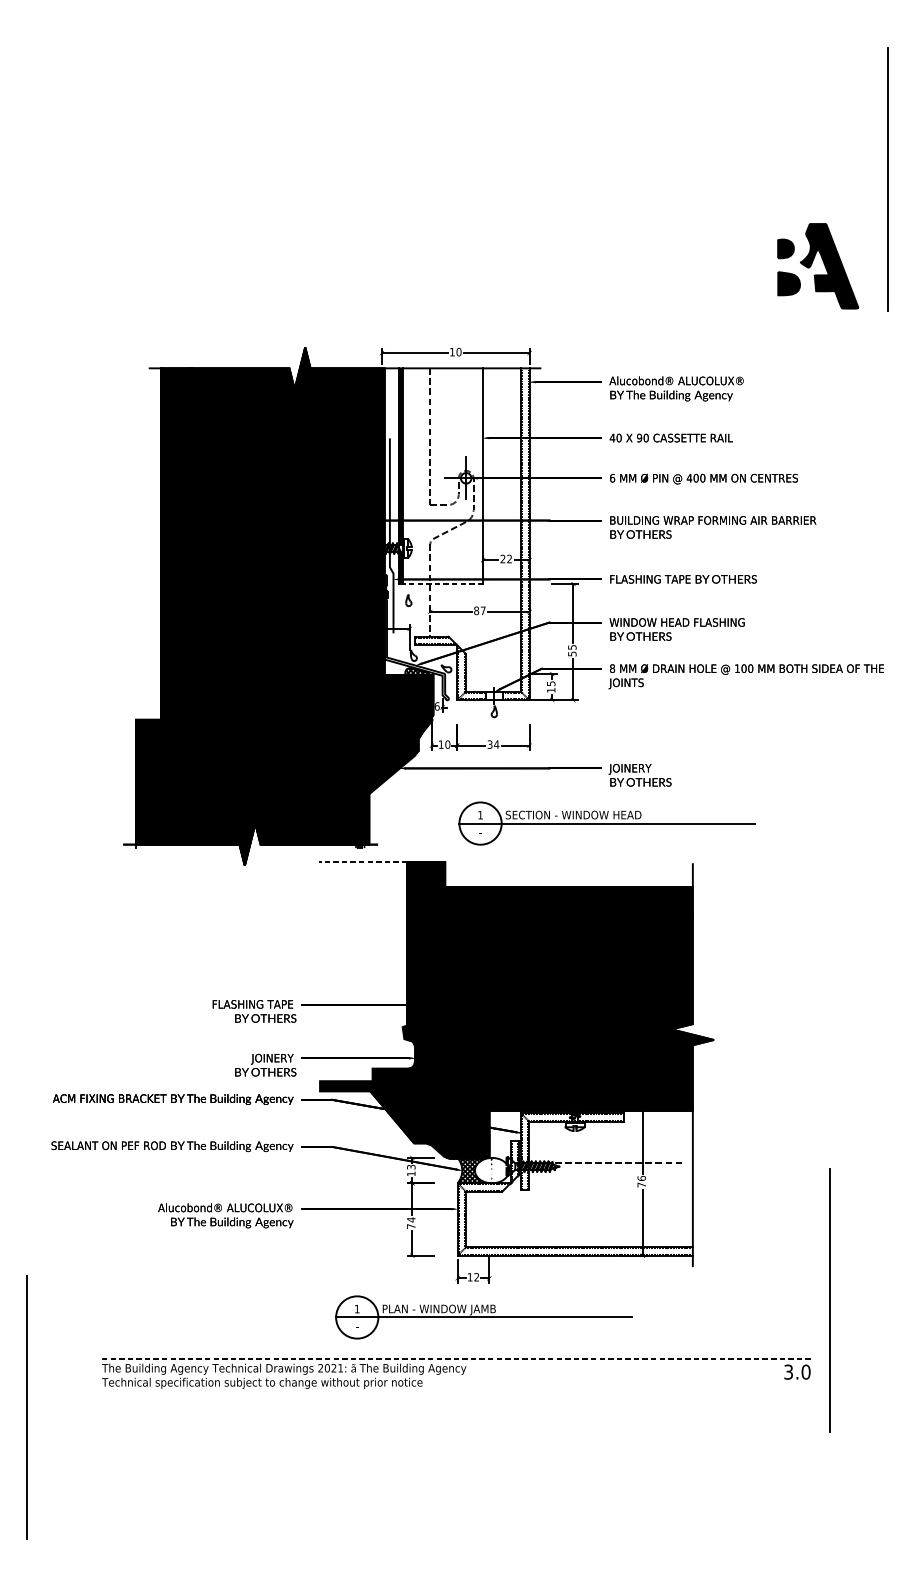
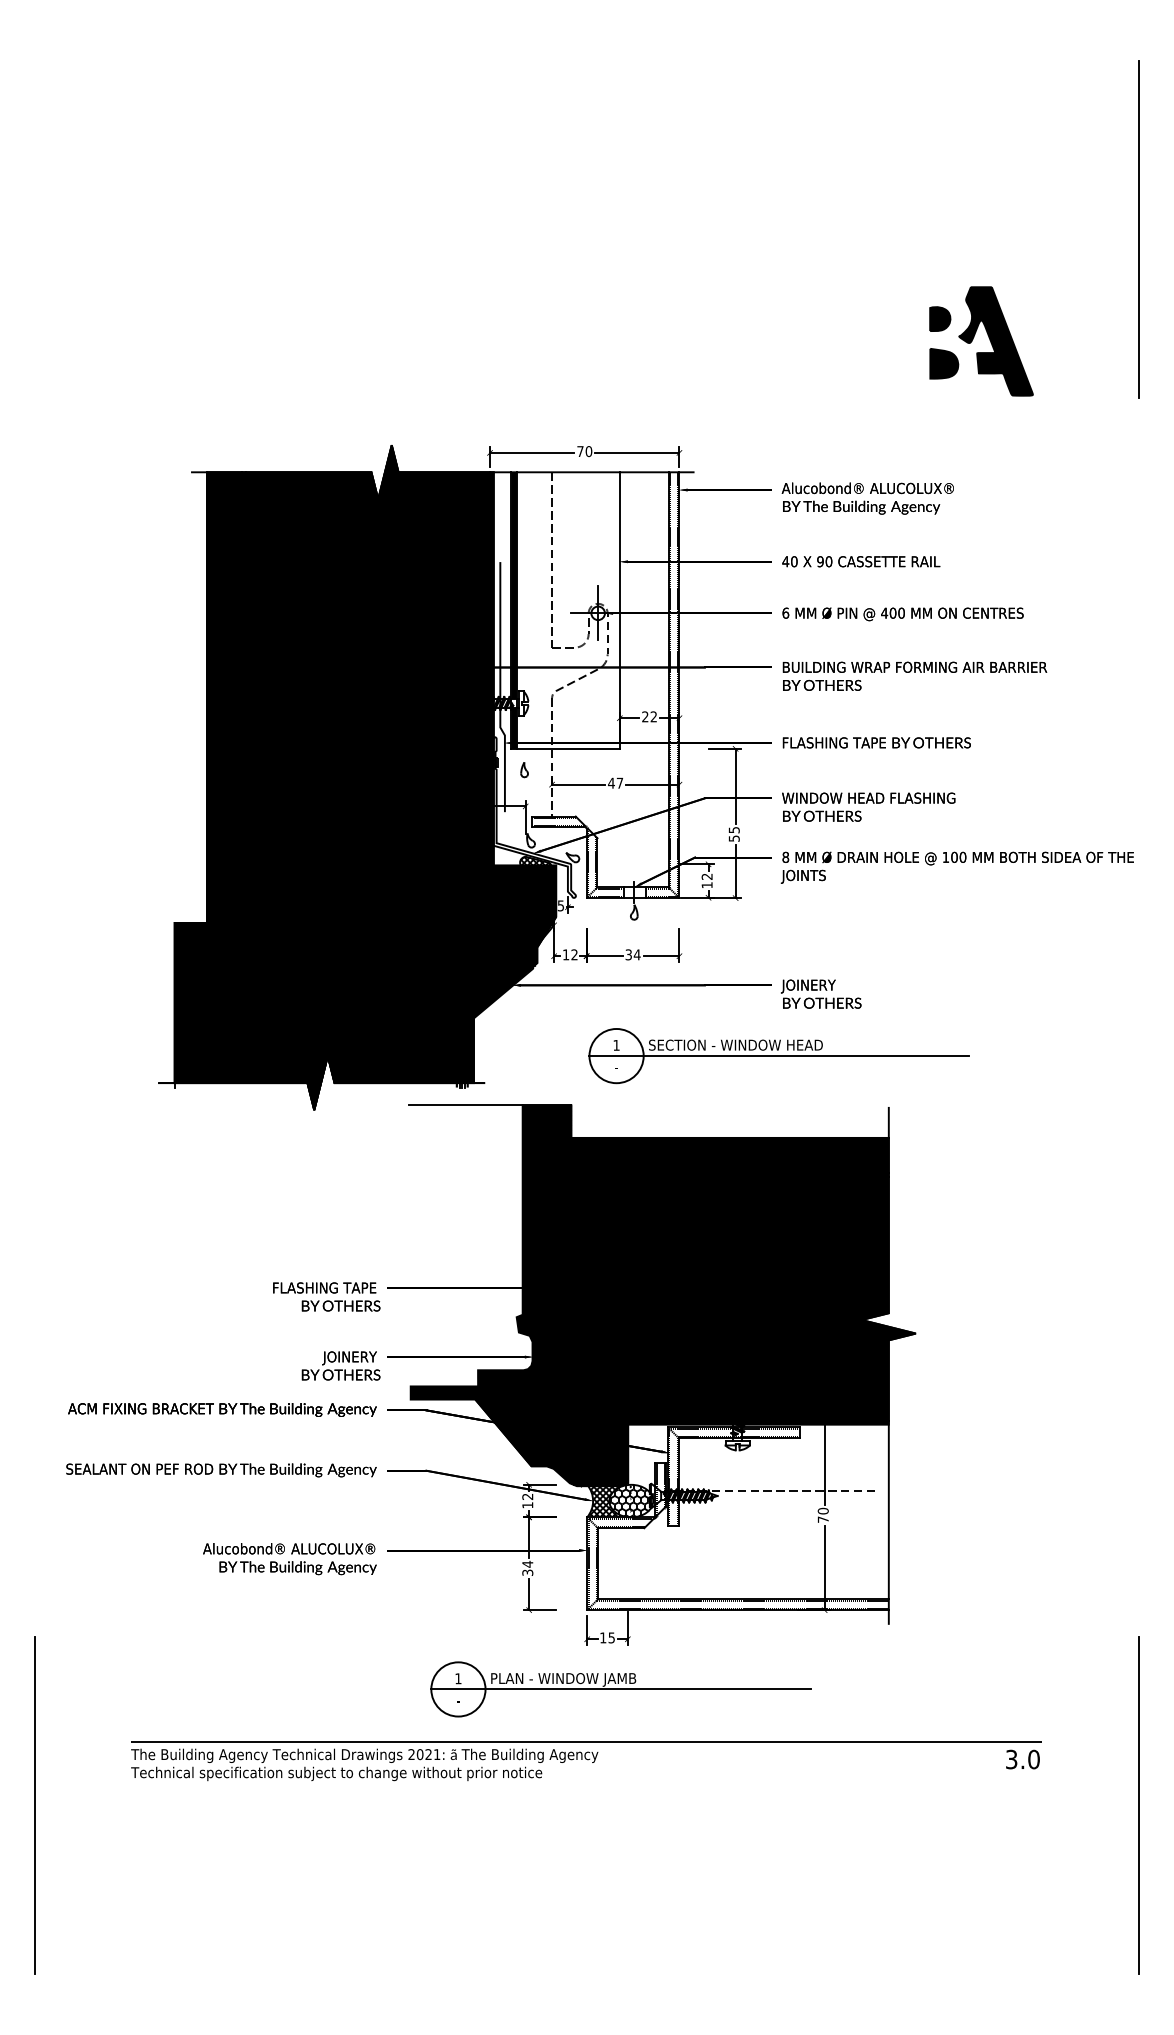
part: (812, 263) -> (974, 337), moved
text: (452, 352) -> (580, 451), 10 -> 70
line: (442, 583) -> (567, 748), dashed -> solid
text: (476, 610) -> (611, 782), 87 -> 47
text: (550, 683) -> (706, 876), 15 -> 12
text: (436, 706) -> (560, 905), 6 -> 5
text: (447, 744) -> (574, 954), 10 -> 12
line: (362, 862) -> (465, 1105), dashed -> solid
text: (411, 1167) -> (527, 1496), 13 -> 12
hatch: (491, 1170) -> (630, 1500), added
text: (641, 1177) -> (822, 1510), 76 -> 70
text: (411, 1226) -> (527, 1572), 74 -> 34
text: (476, 1276) -> (611, 1637), 12 -> 15
line: (829, 1300) -> (1138, 1805), moved
line: (457, 1358) -> (586, 1742), dashed -> solid

